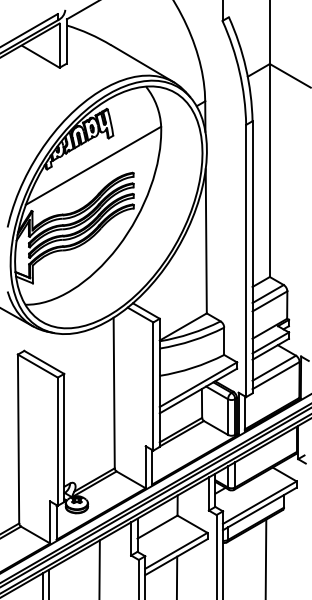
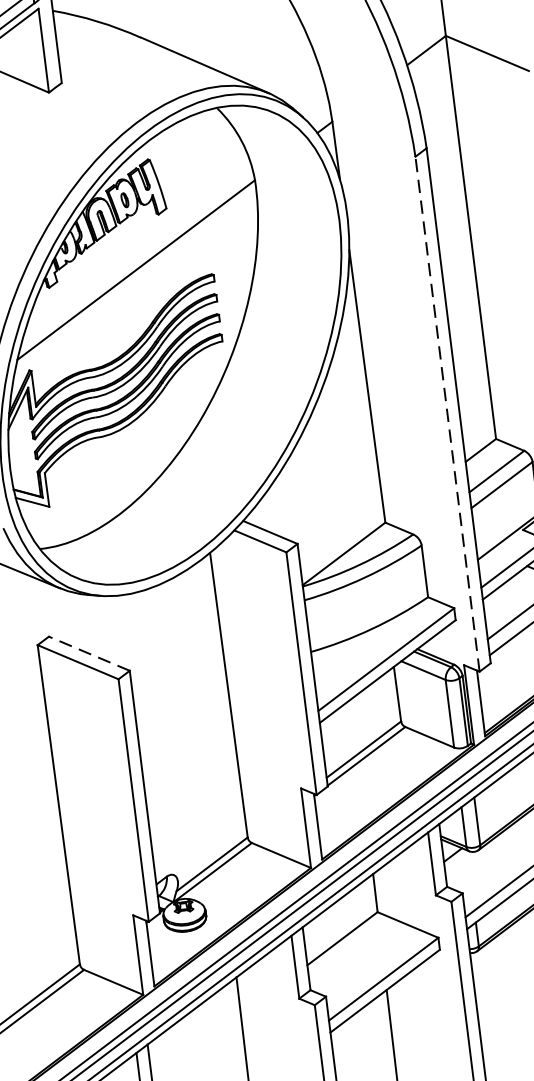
line: (246, 260) -> (447, 413), solid -> dashed
line: (43, 362) -> (87, 654), solid -> dashed

